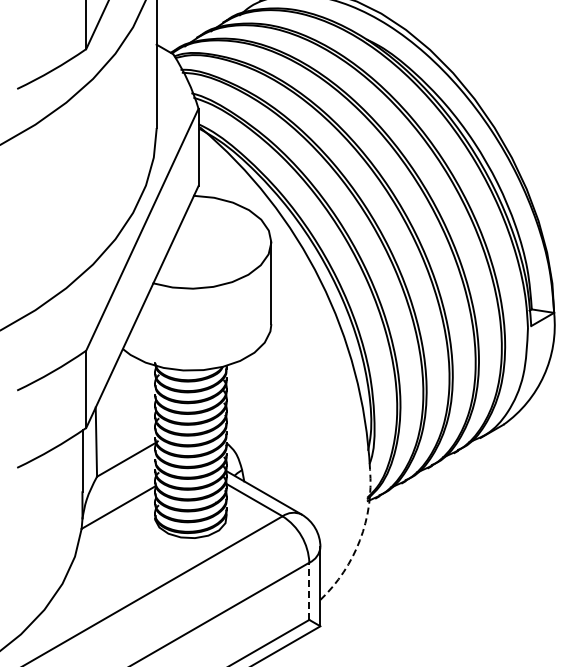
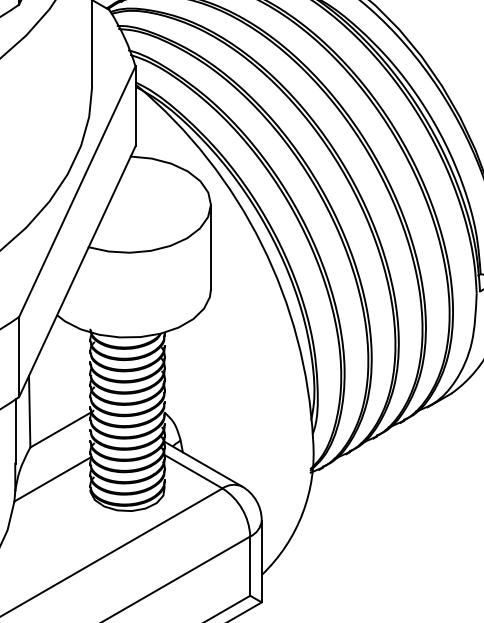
arc: (360, 540) -> (303, 513), dashed -> solid
line: (309, 591) -> (250, 566), dashed -> solid

